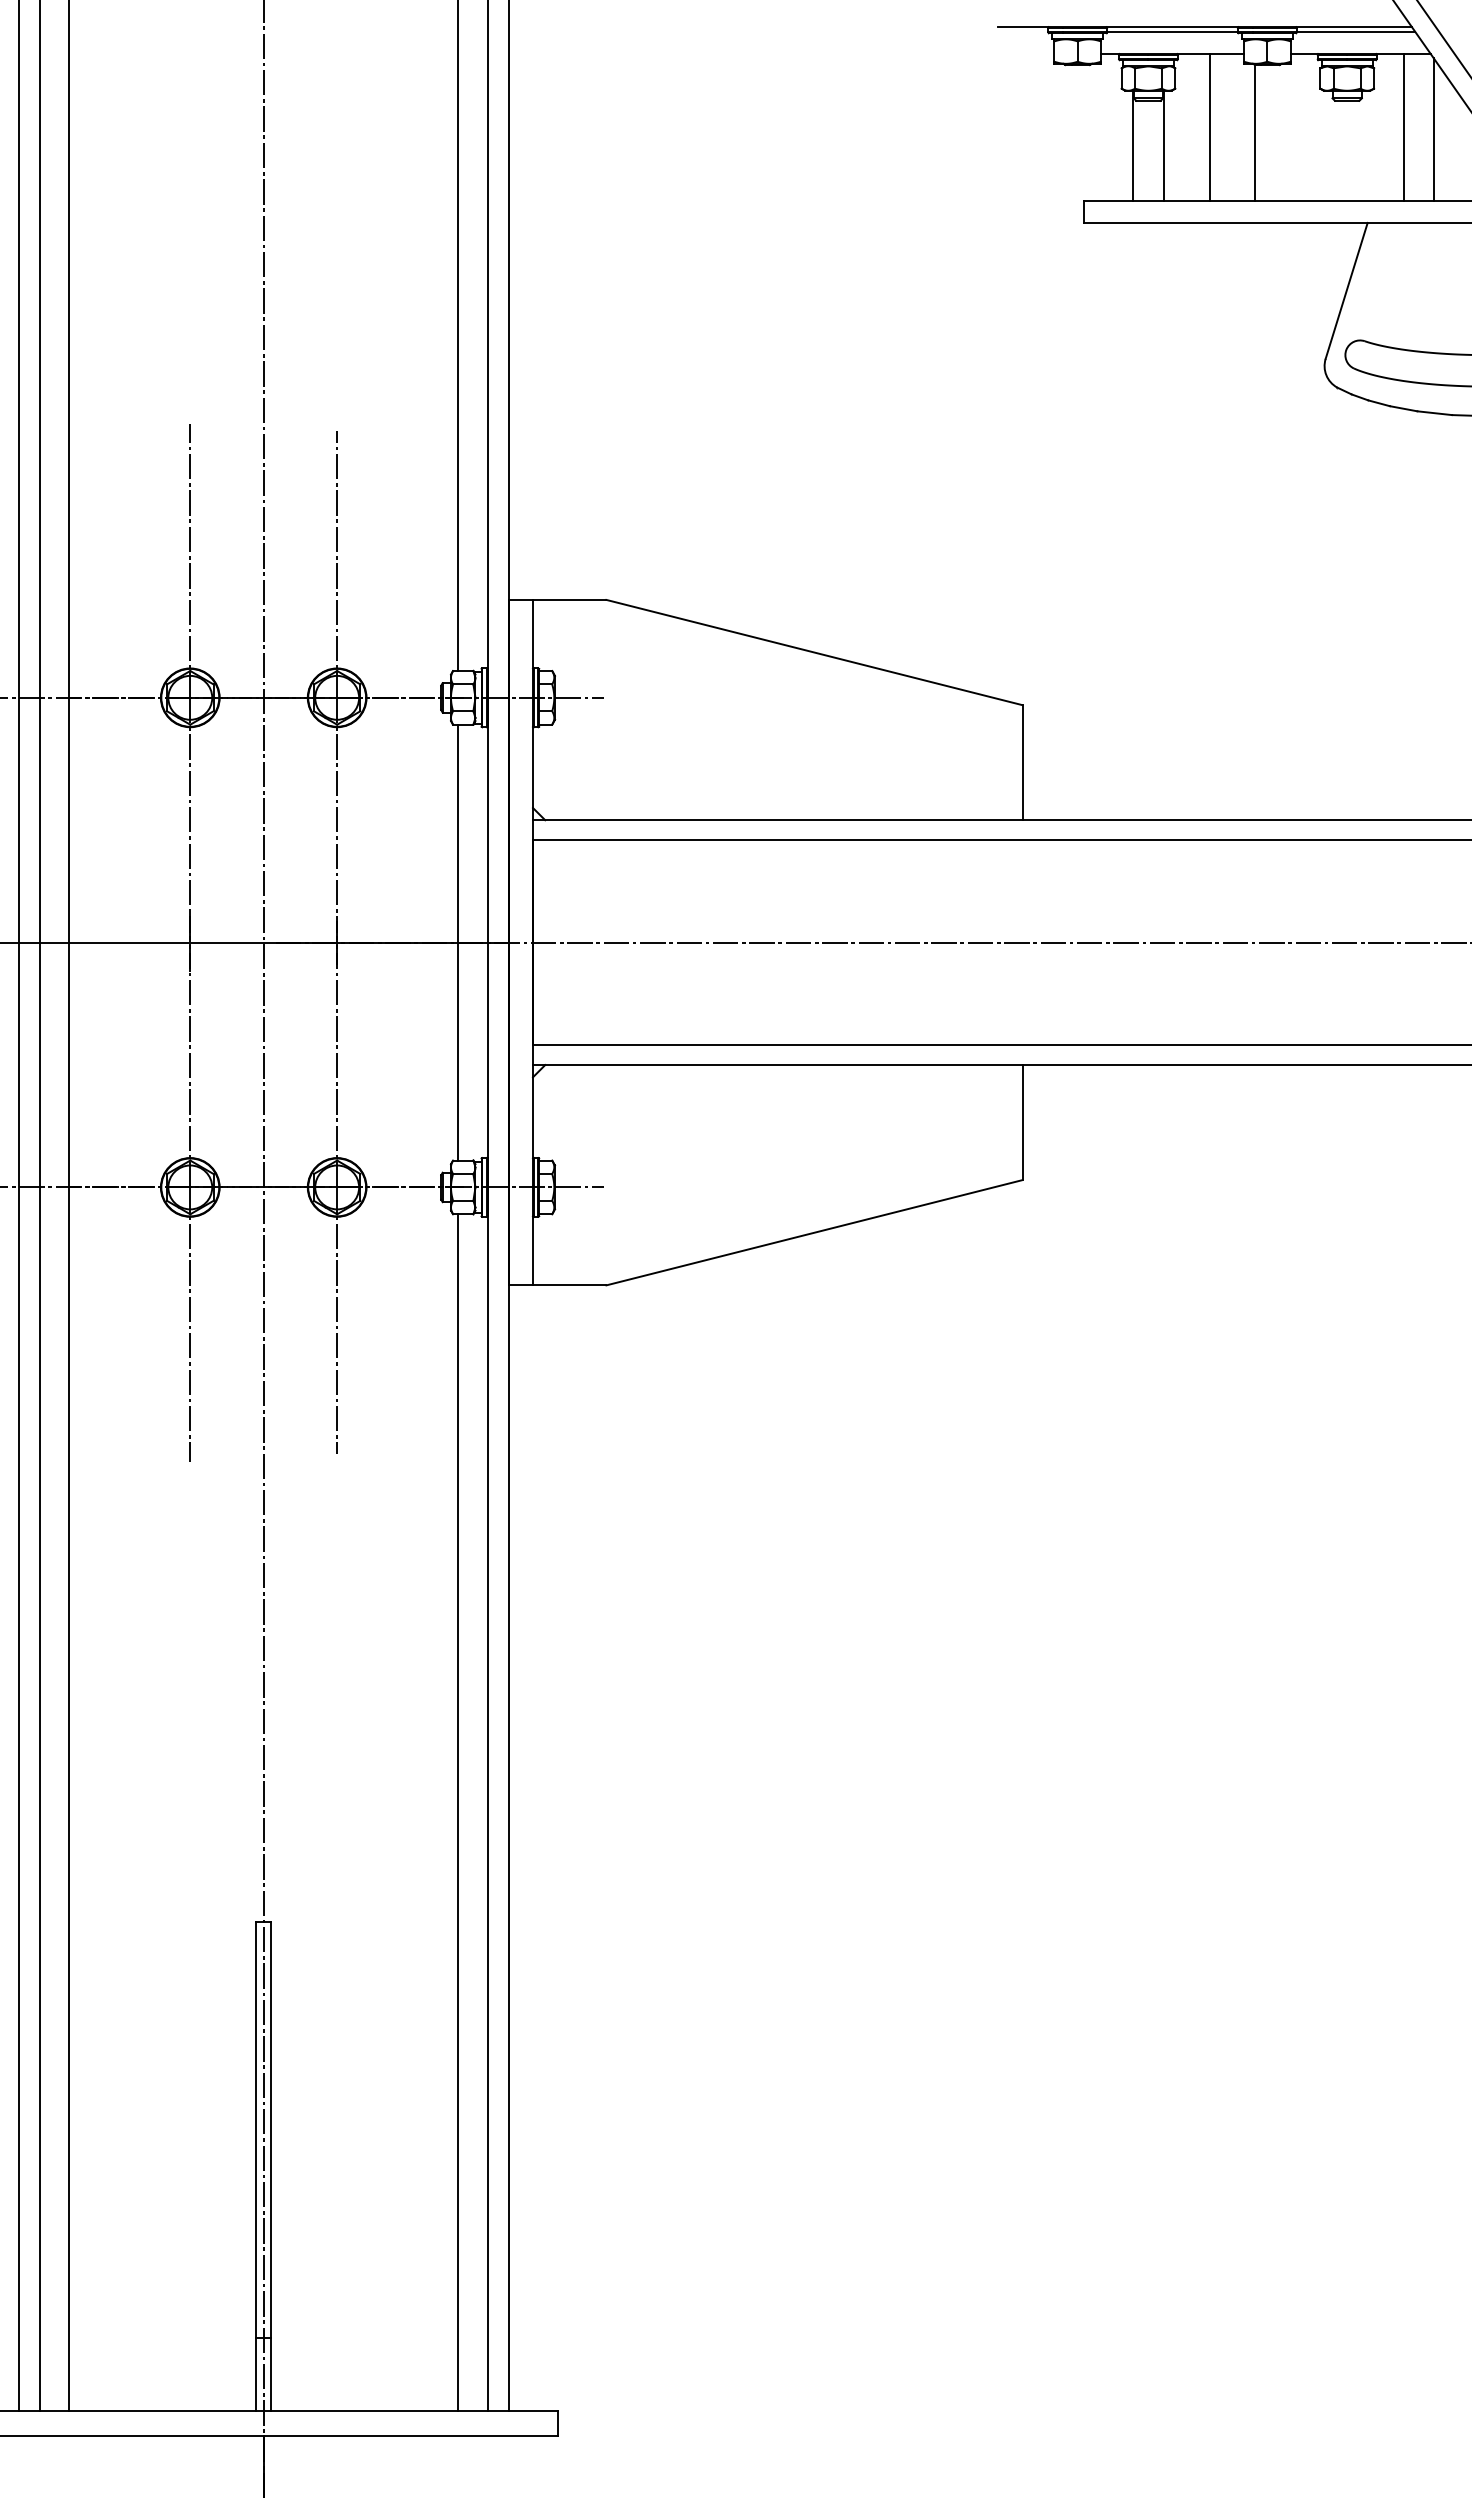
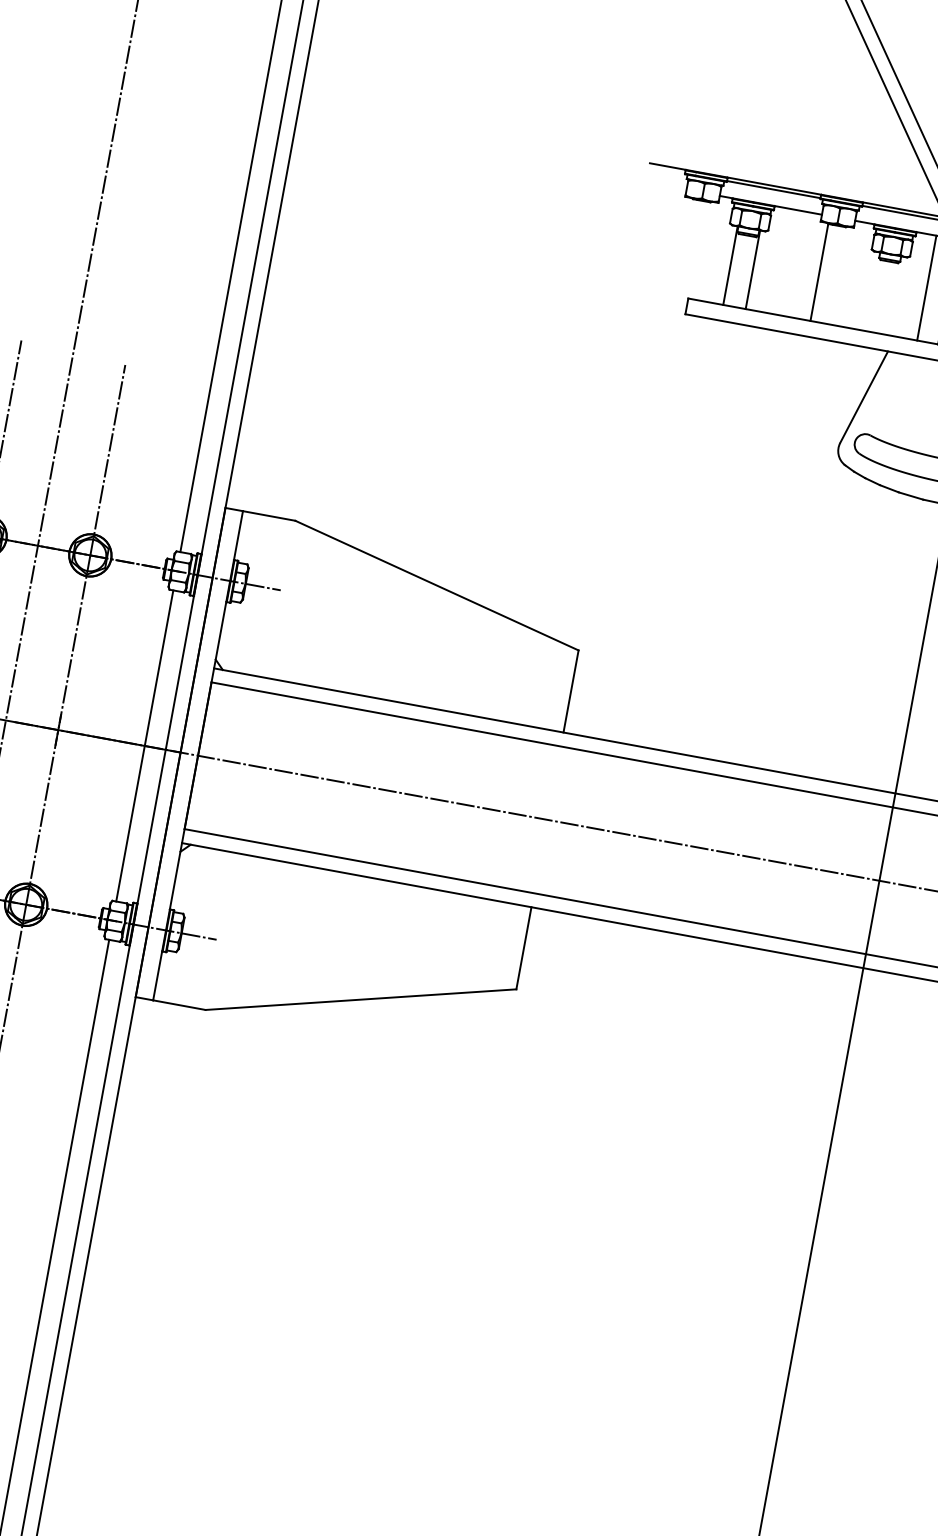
line: (1210, 127) -> (788, 262), removed

